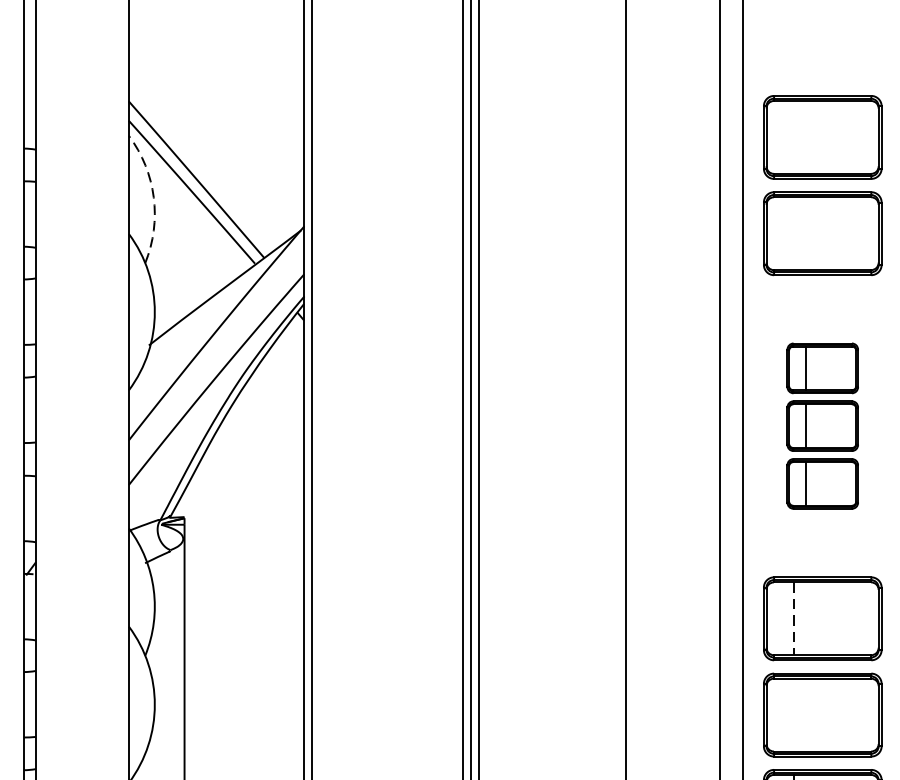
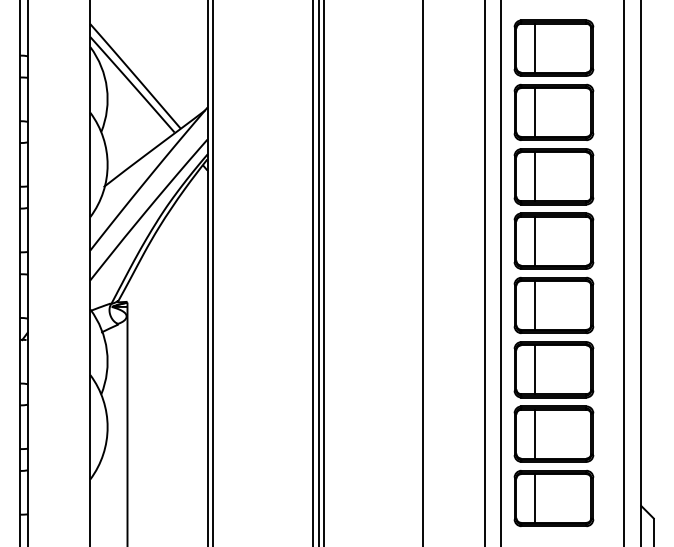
line: (795, 136) -> (535, 47), added
arc: (153, 197) -> (106, 88), dashed -> solid
line: (795, 233) -> (535, 112), added
part: (822, 425) -> (553, 240), size x1.67
line: (795, 619) -> (535, 370), dashed -> solid
line: (795, 714) -> (535, 433), added

